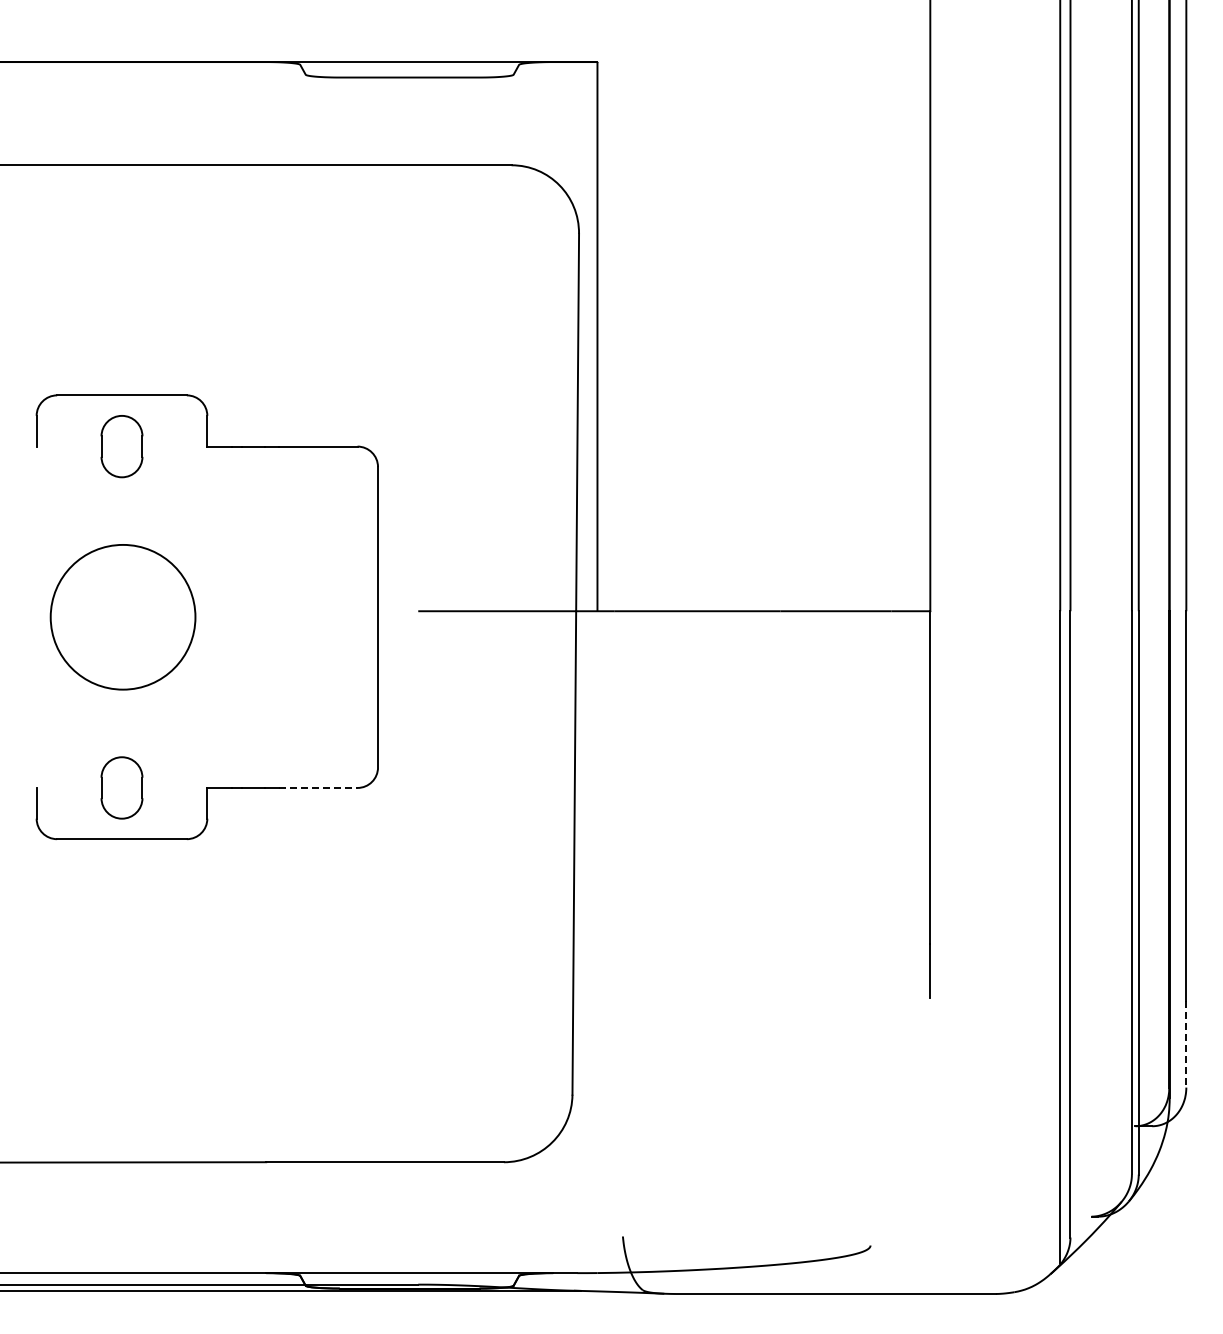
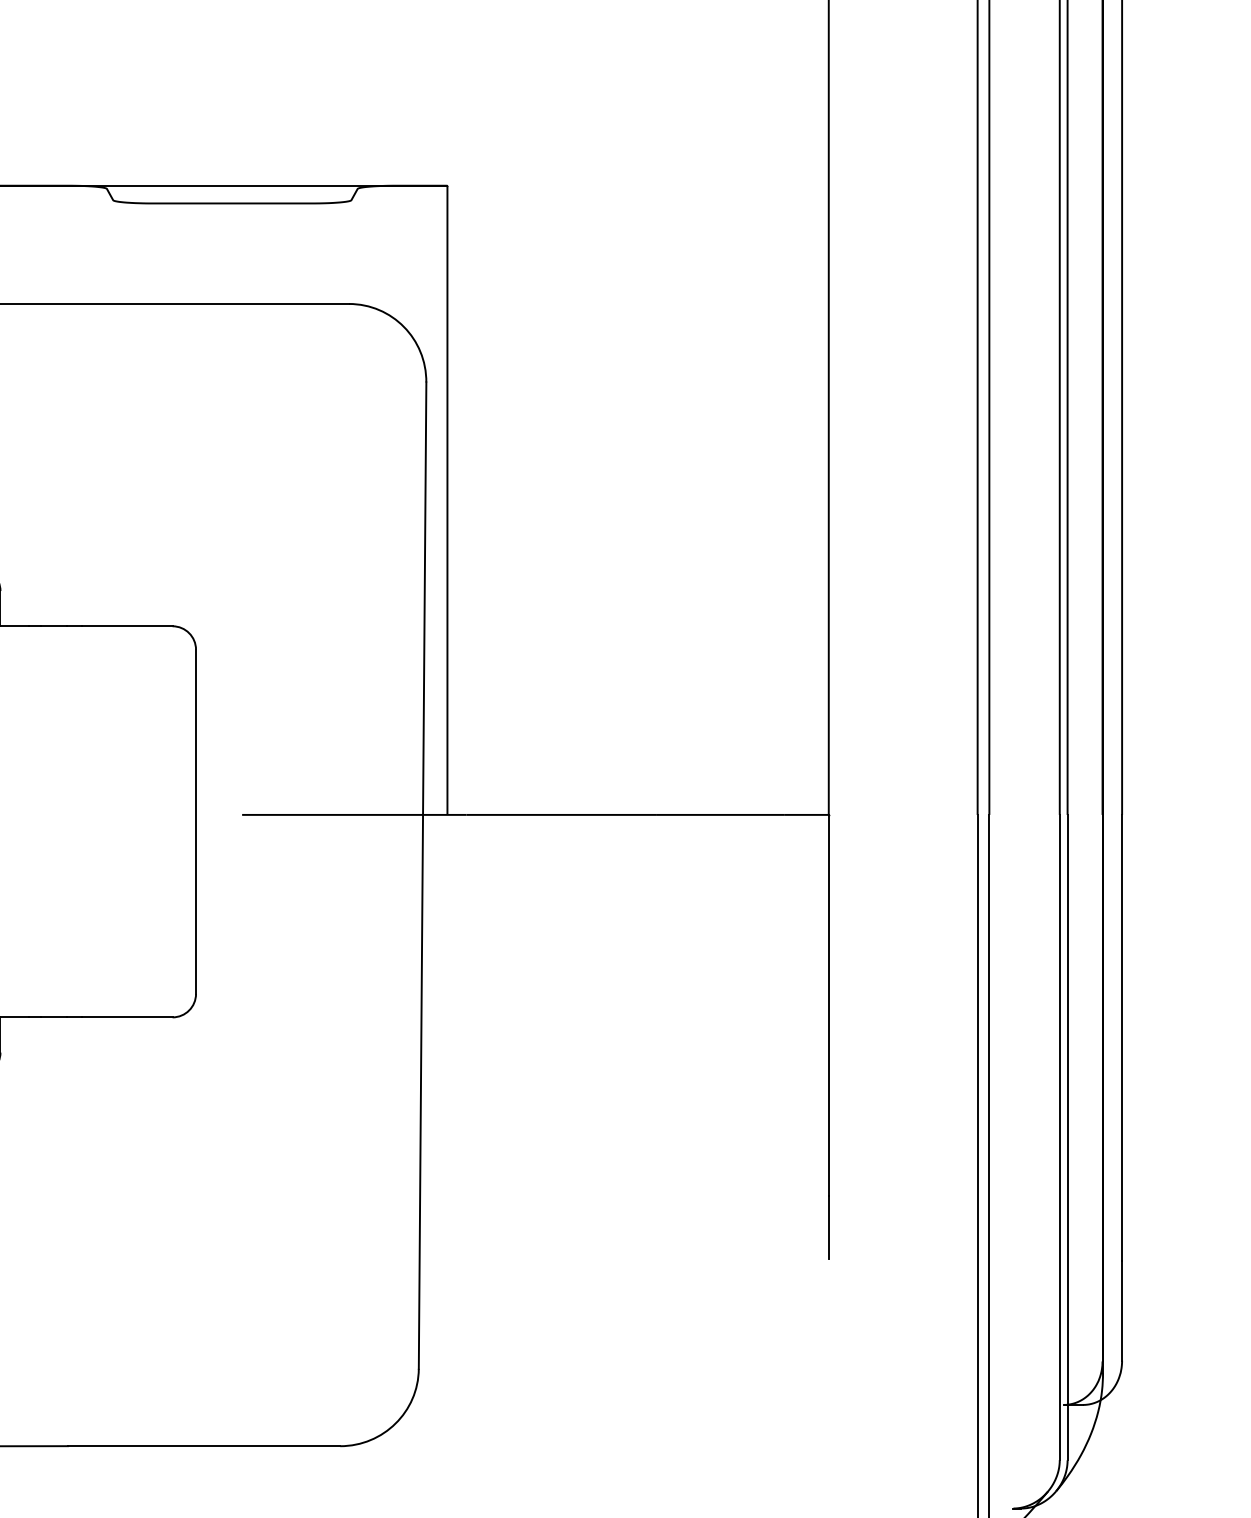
line: (318, 787) -> (127, 1016), dashed -> solid
line: (1186, 1044) -> (1122, 1311), dashed -> solid

